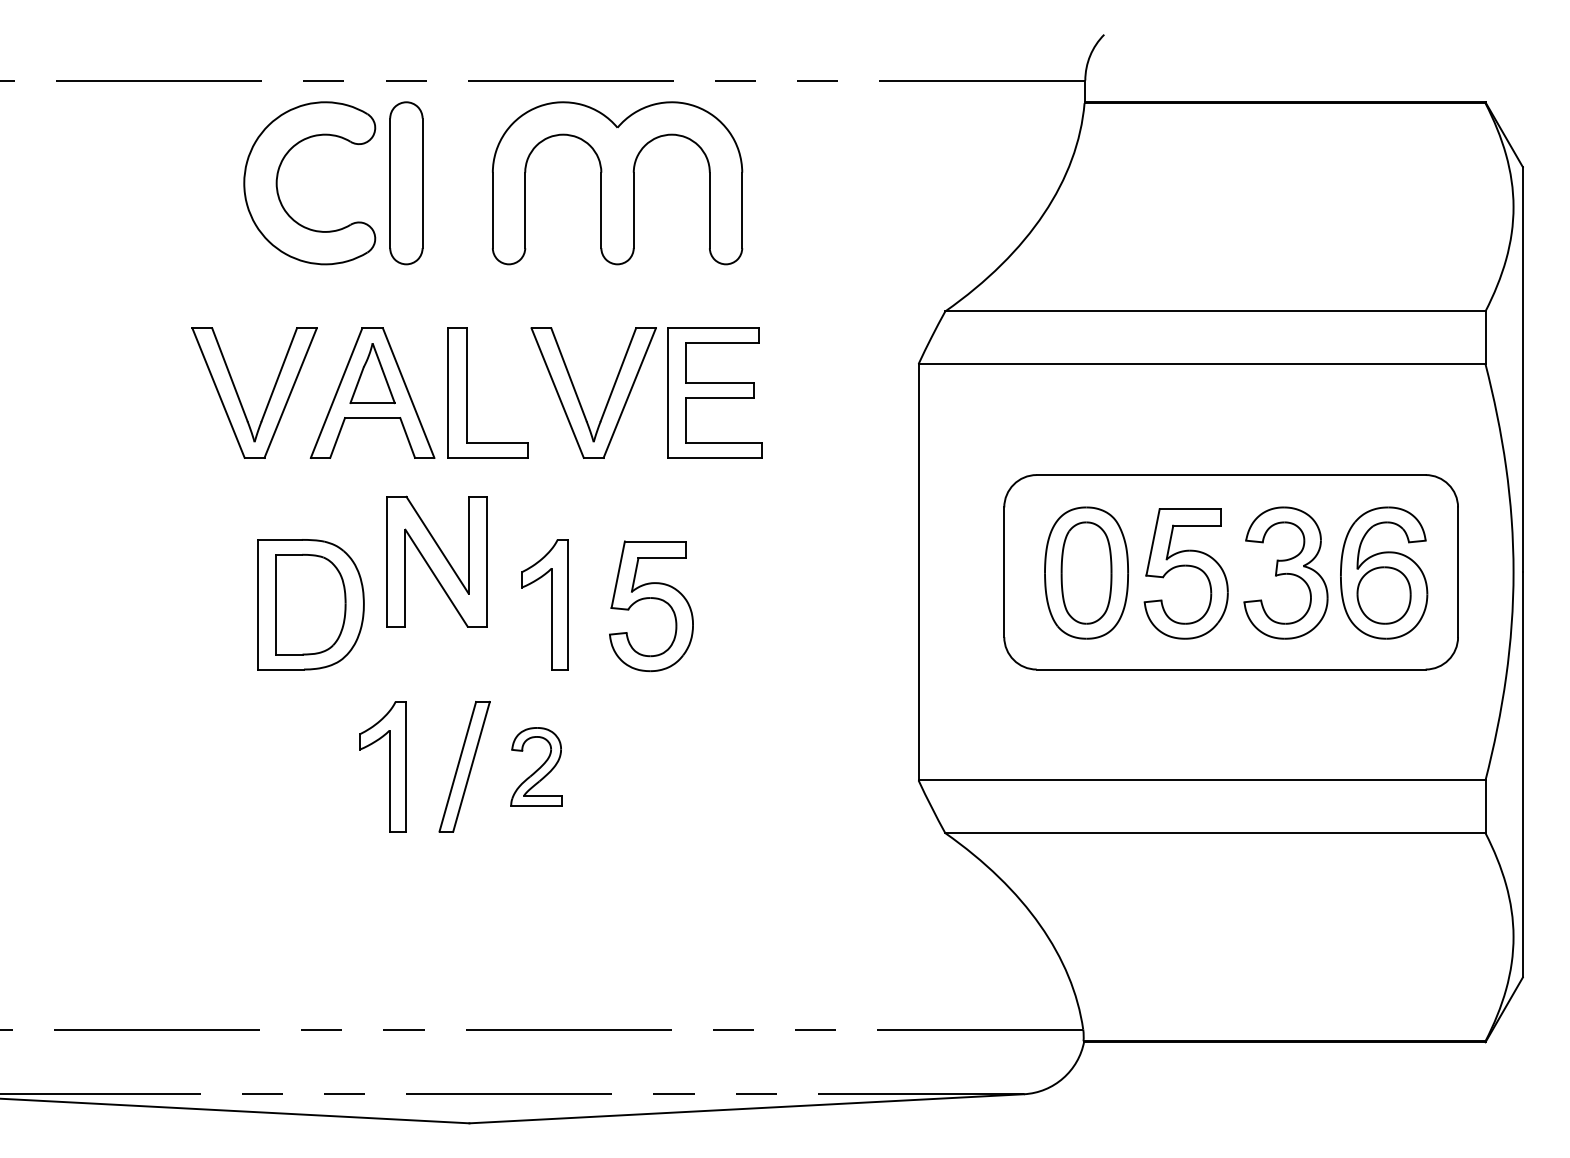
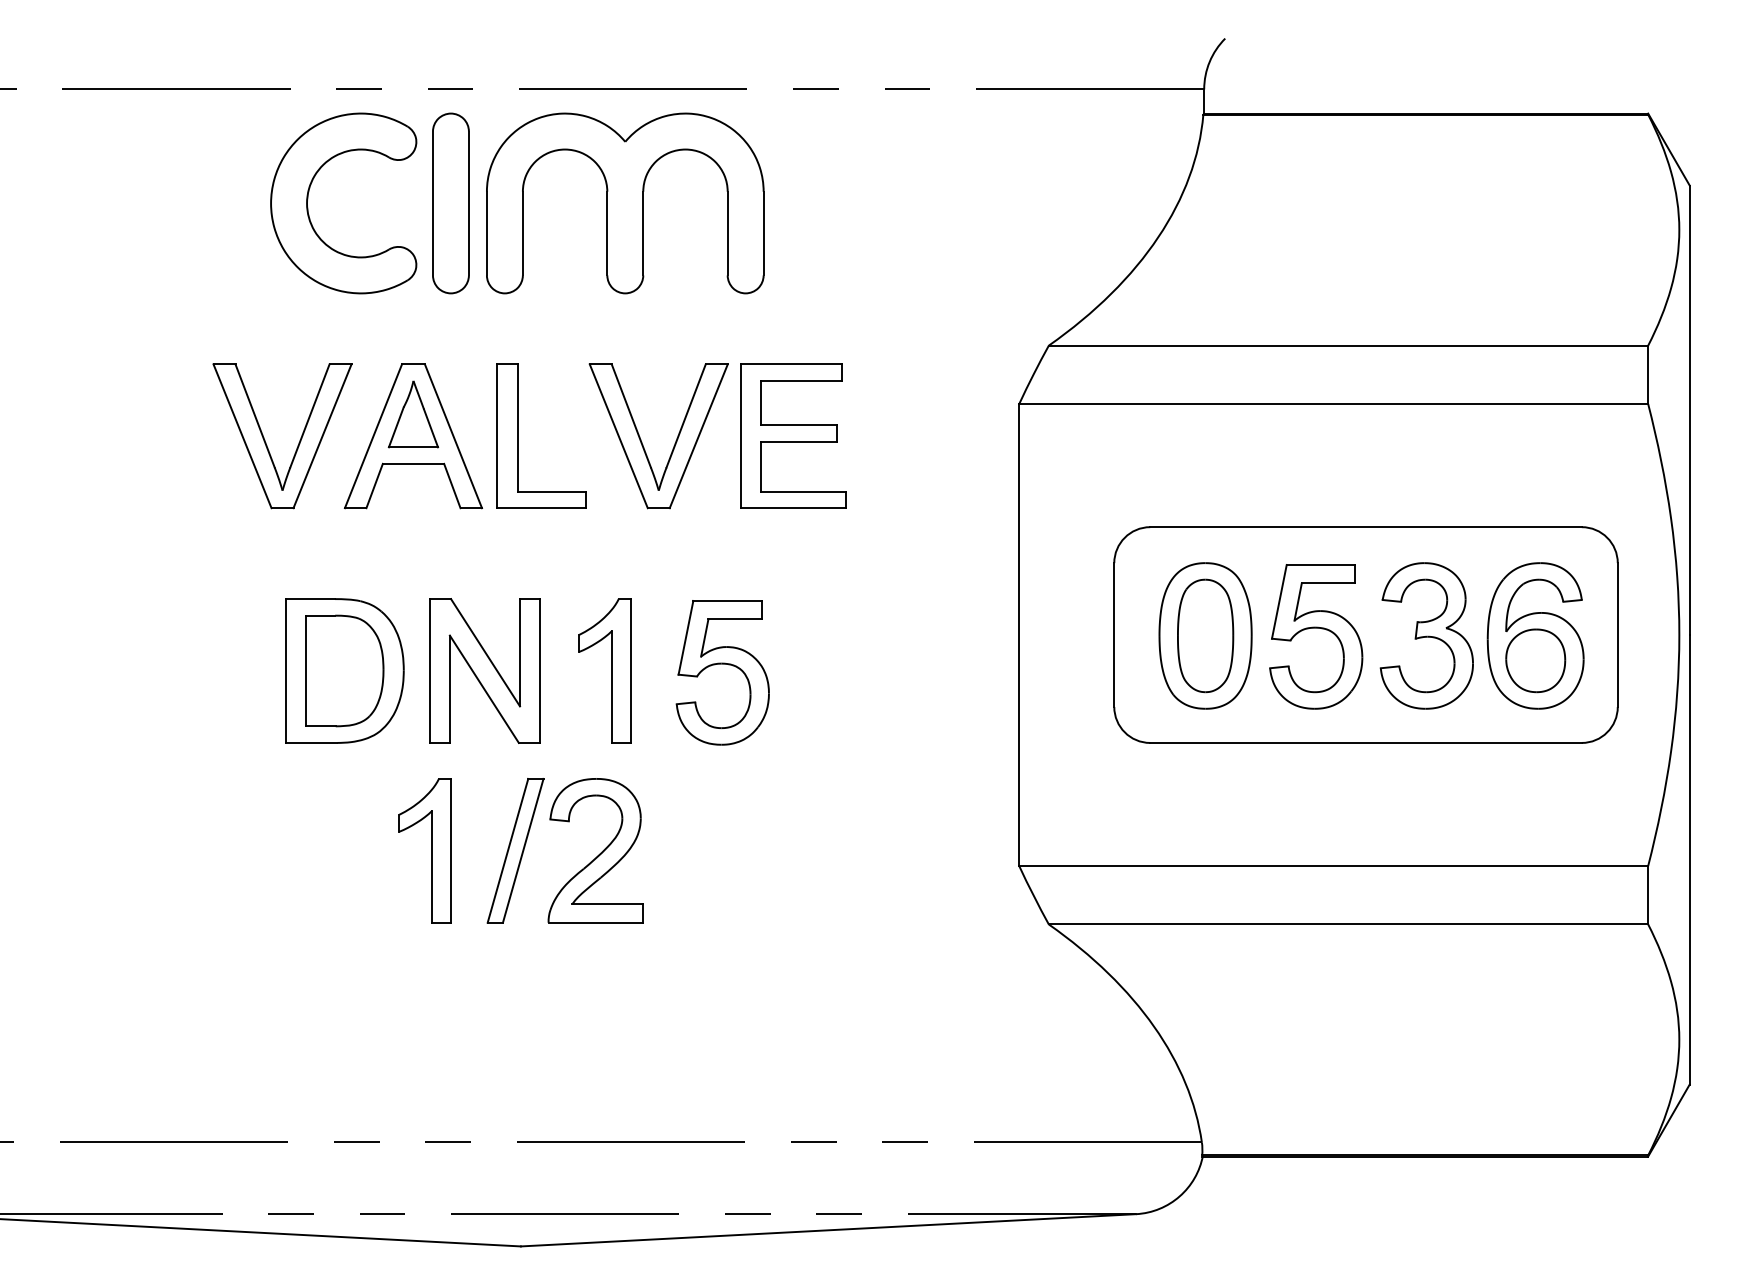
part: (617, 183) -> (625, 203), moved
part: (436, 561) -> (484, 670), moved
part: (536, 766) -> (595, 850), size x1.67

